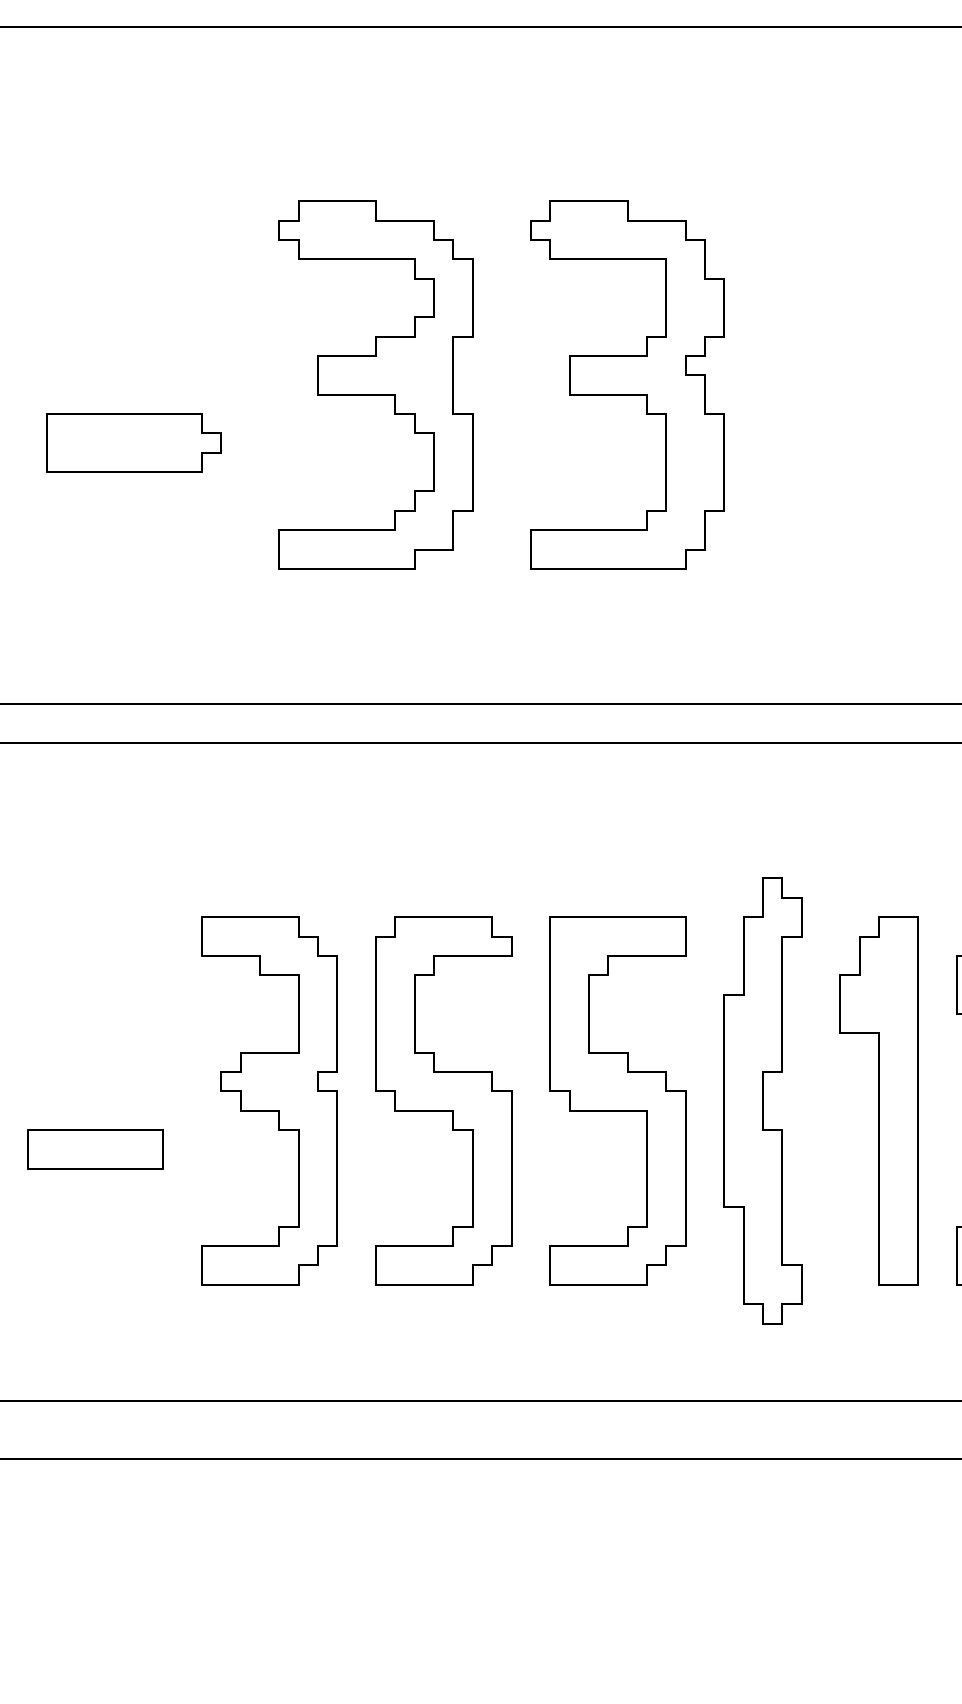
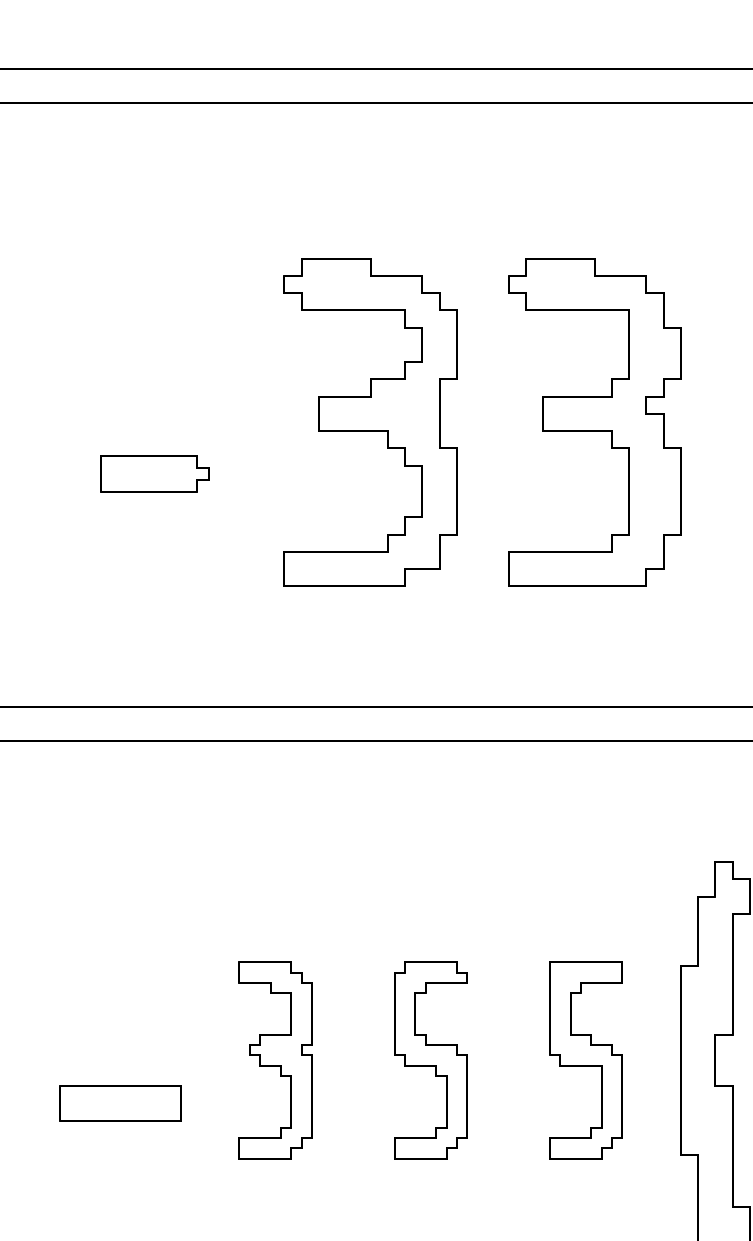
part: (133, 442) -> (154, 473), size x0.7
part: (269, 1100) -> (275, 1060), size x0.6
part: (443, 1100) -> (430, 1060), size x0.6
part: (617, 1100) -> (585, 1060), size x0.6

